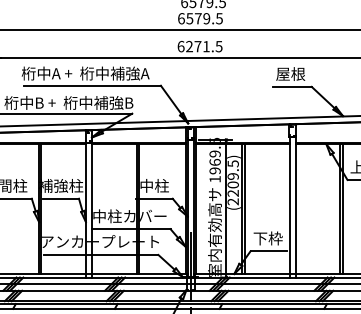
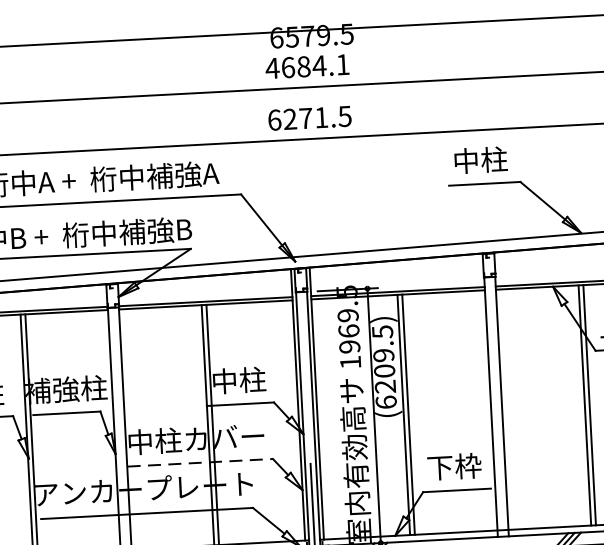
text: (199, 18) -> (306, 66), 6579.5 -> 4684.1
text: (290, 73) -> (479, 159), 屋根 -> 中柱
text: (232, 201) -> (384, 401), (2209.5) -> (6209.5)
line: (131, 229) -> (200, 463), solid -> dashed

